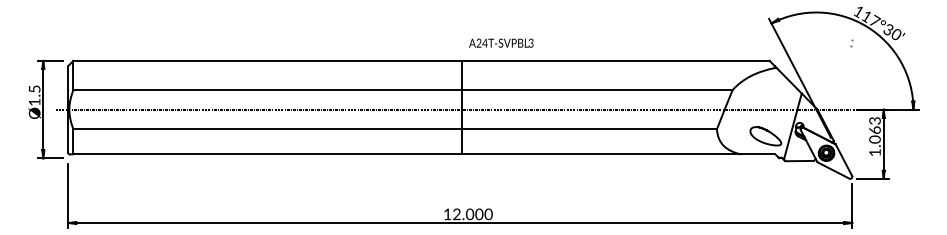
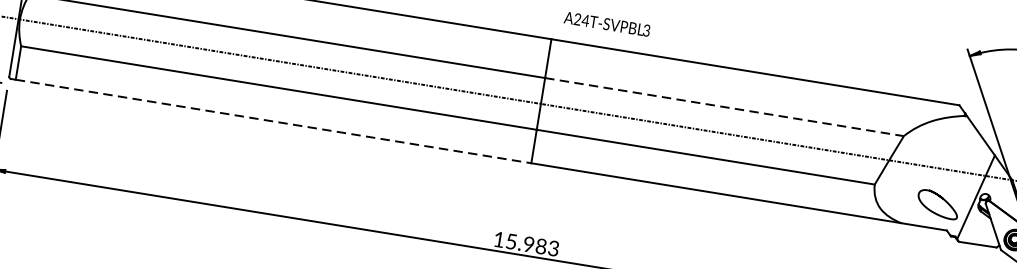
line: (597, 90) -> (724, 107), solid -> dashed
line: (268, 154) -> (274, 121), solid -> dashed
text: (472, 214) -> (532, 245), 12.000 -> 15.983

